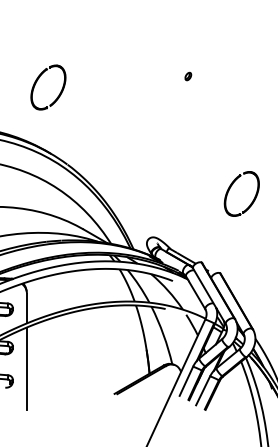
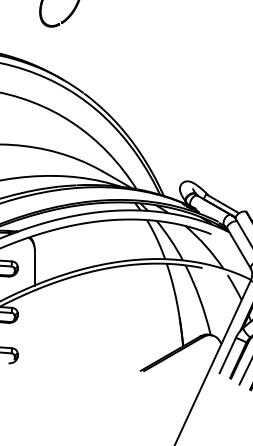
line: (27, 368) -> (35, 340), removed

